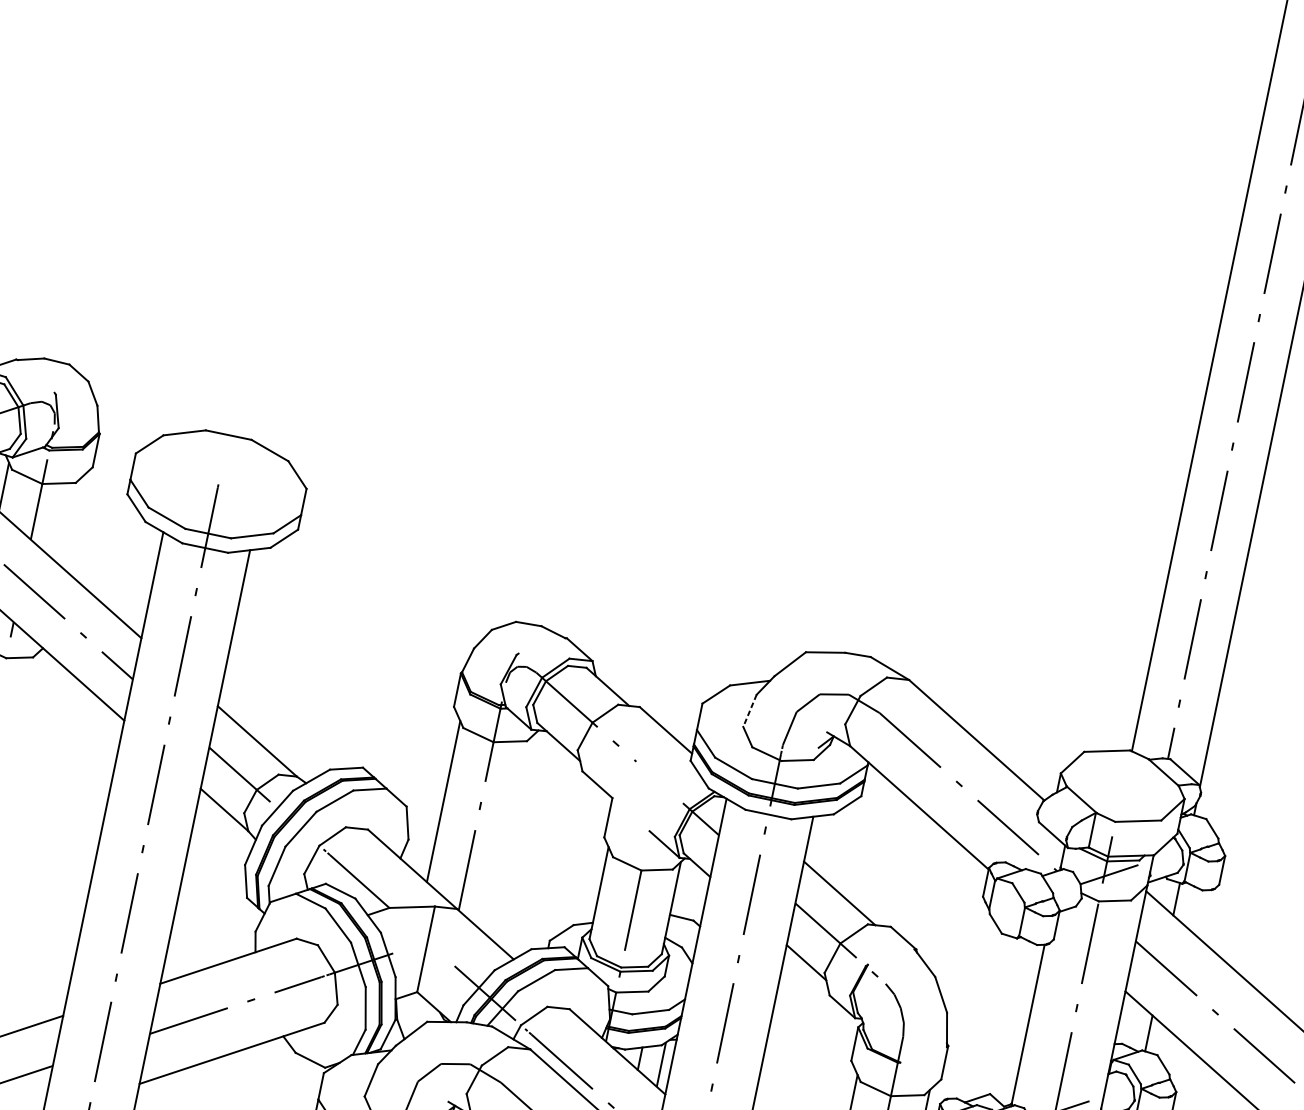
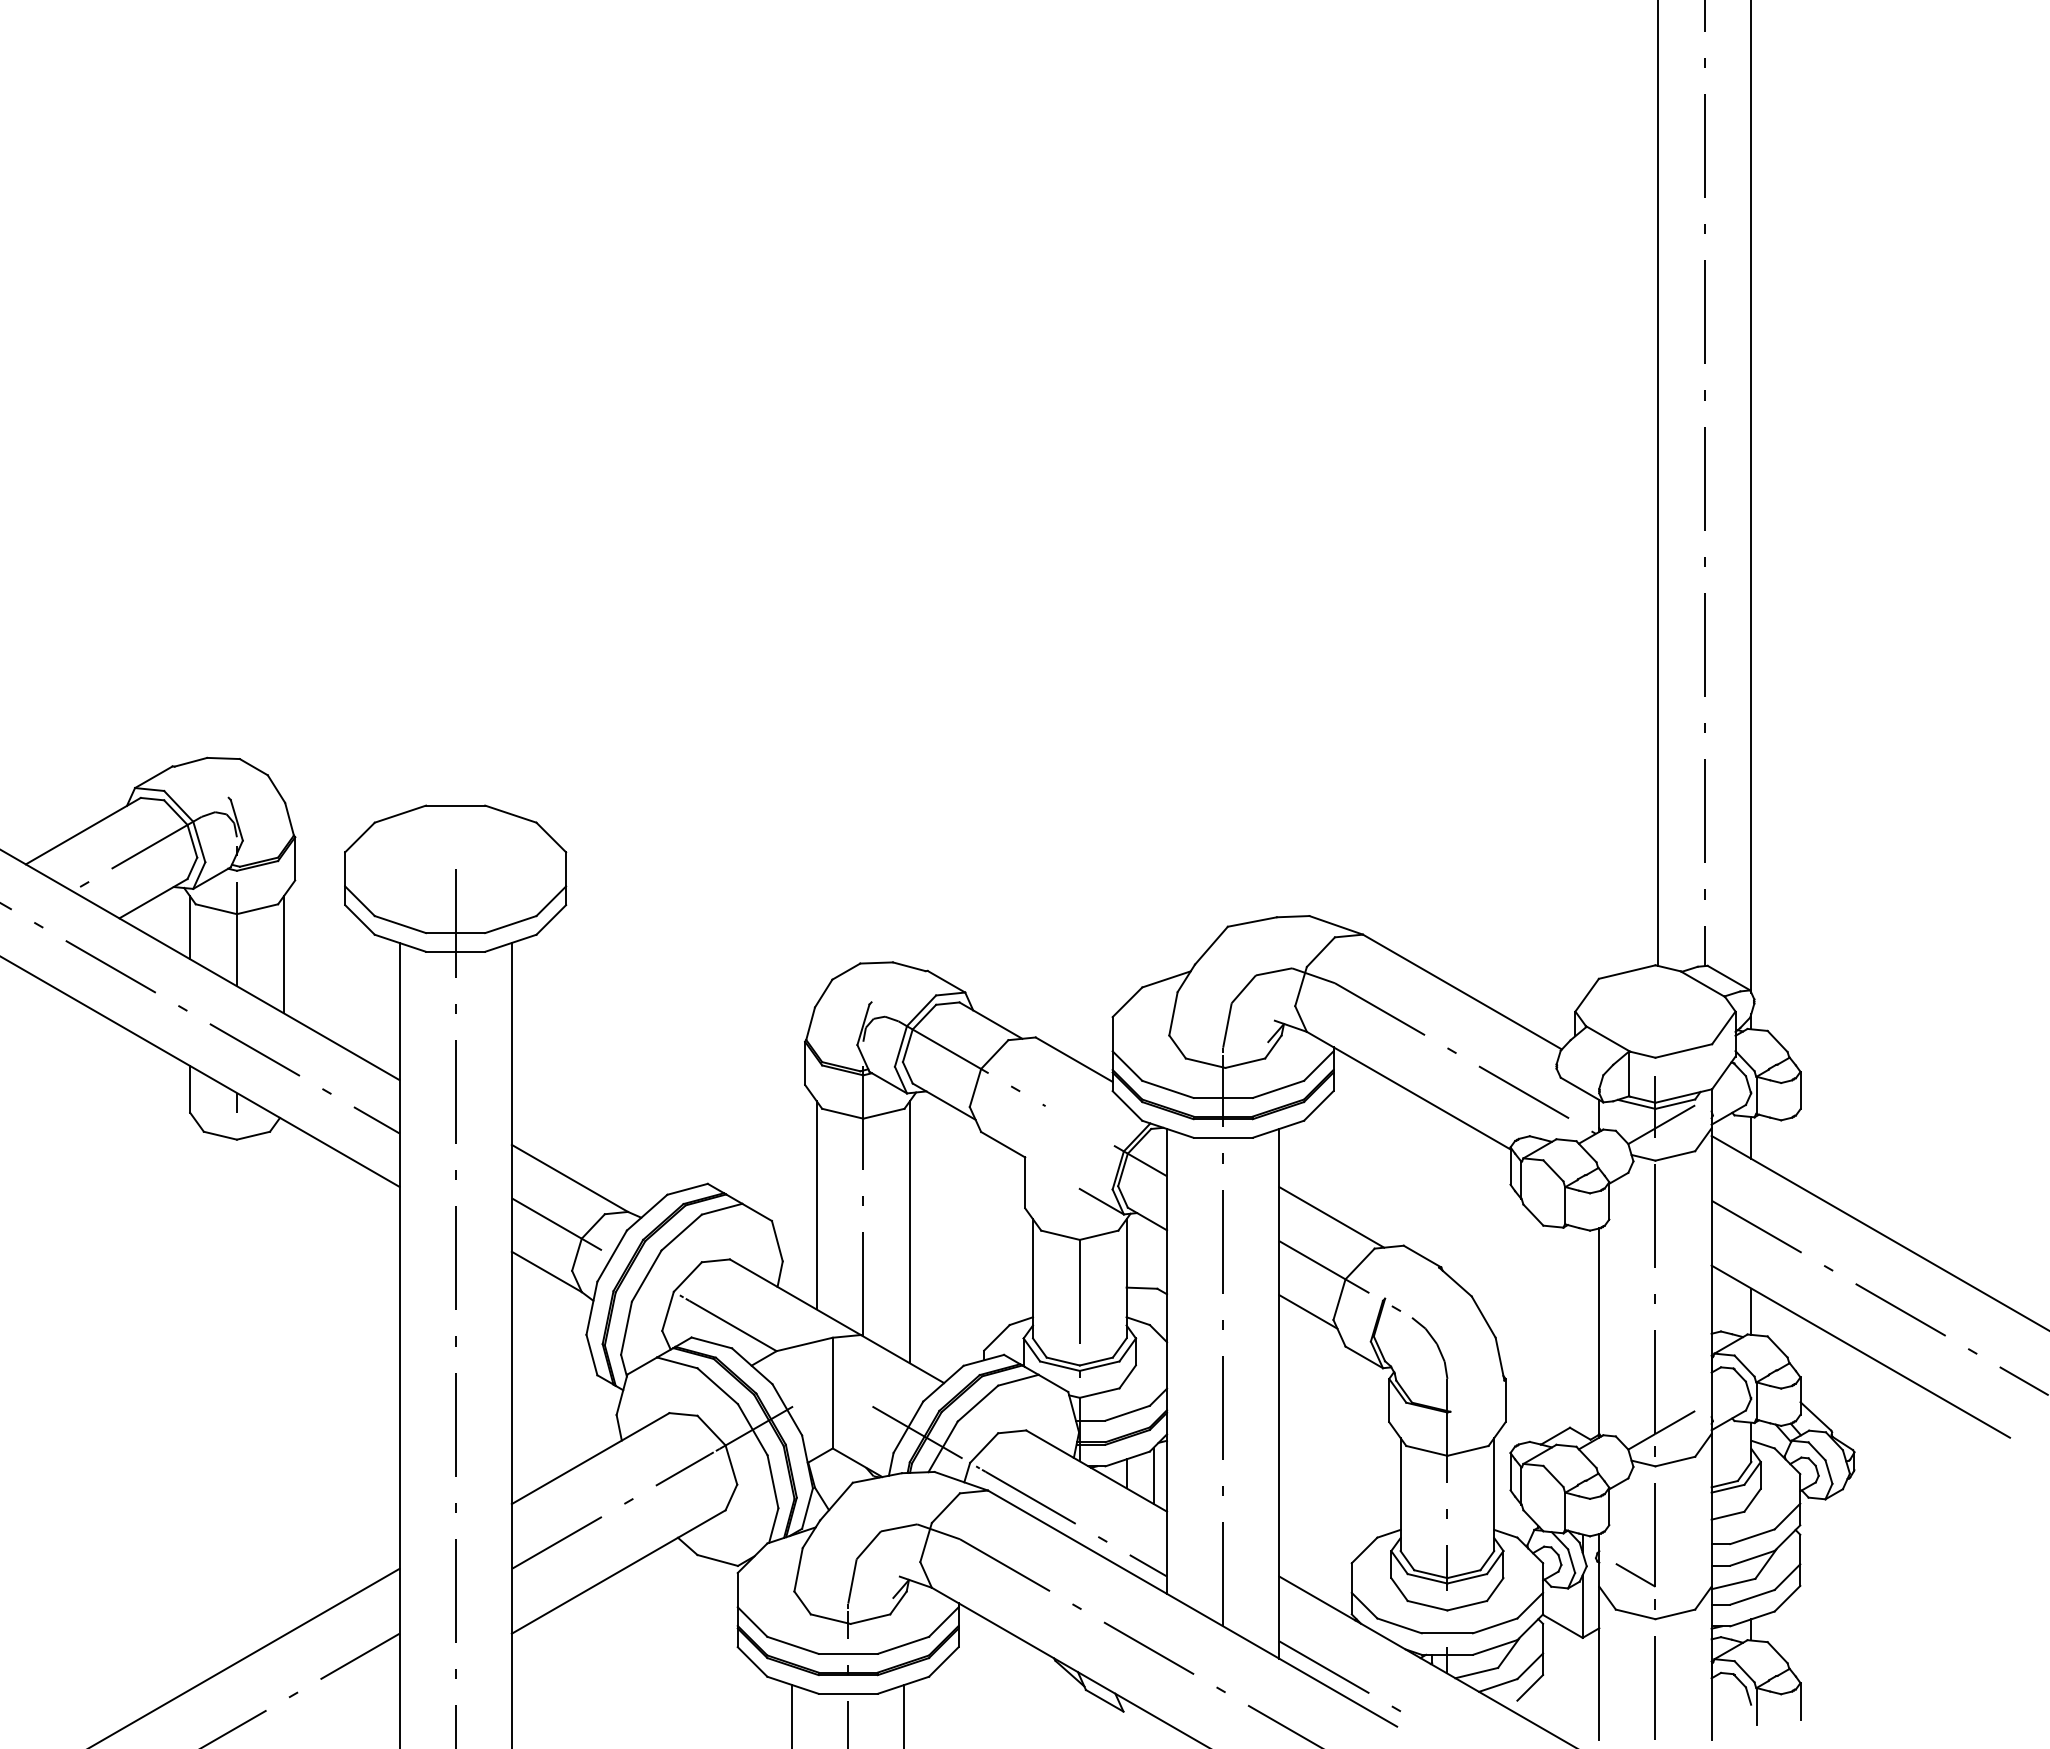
line: (71, 522) -> (283, 954), added
line: (749, 711) -> (1173, 1014), dashed -> solid
line: (511, 837) -> (910, 1232), added

